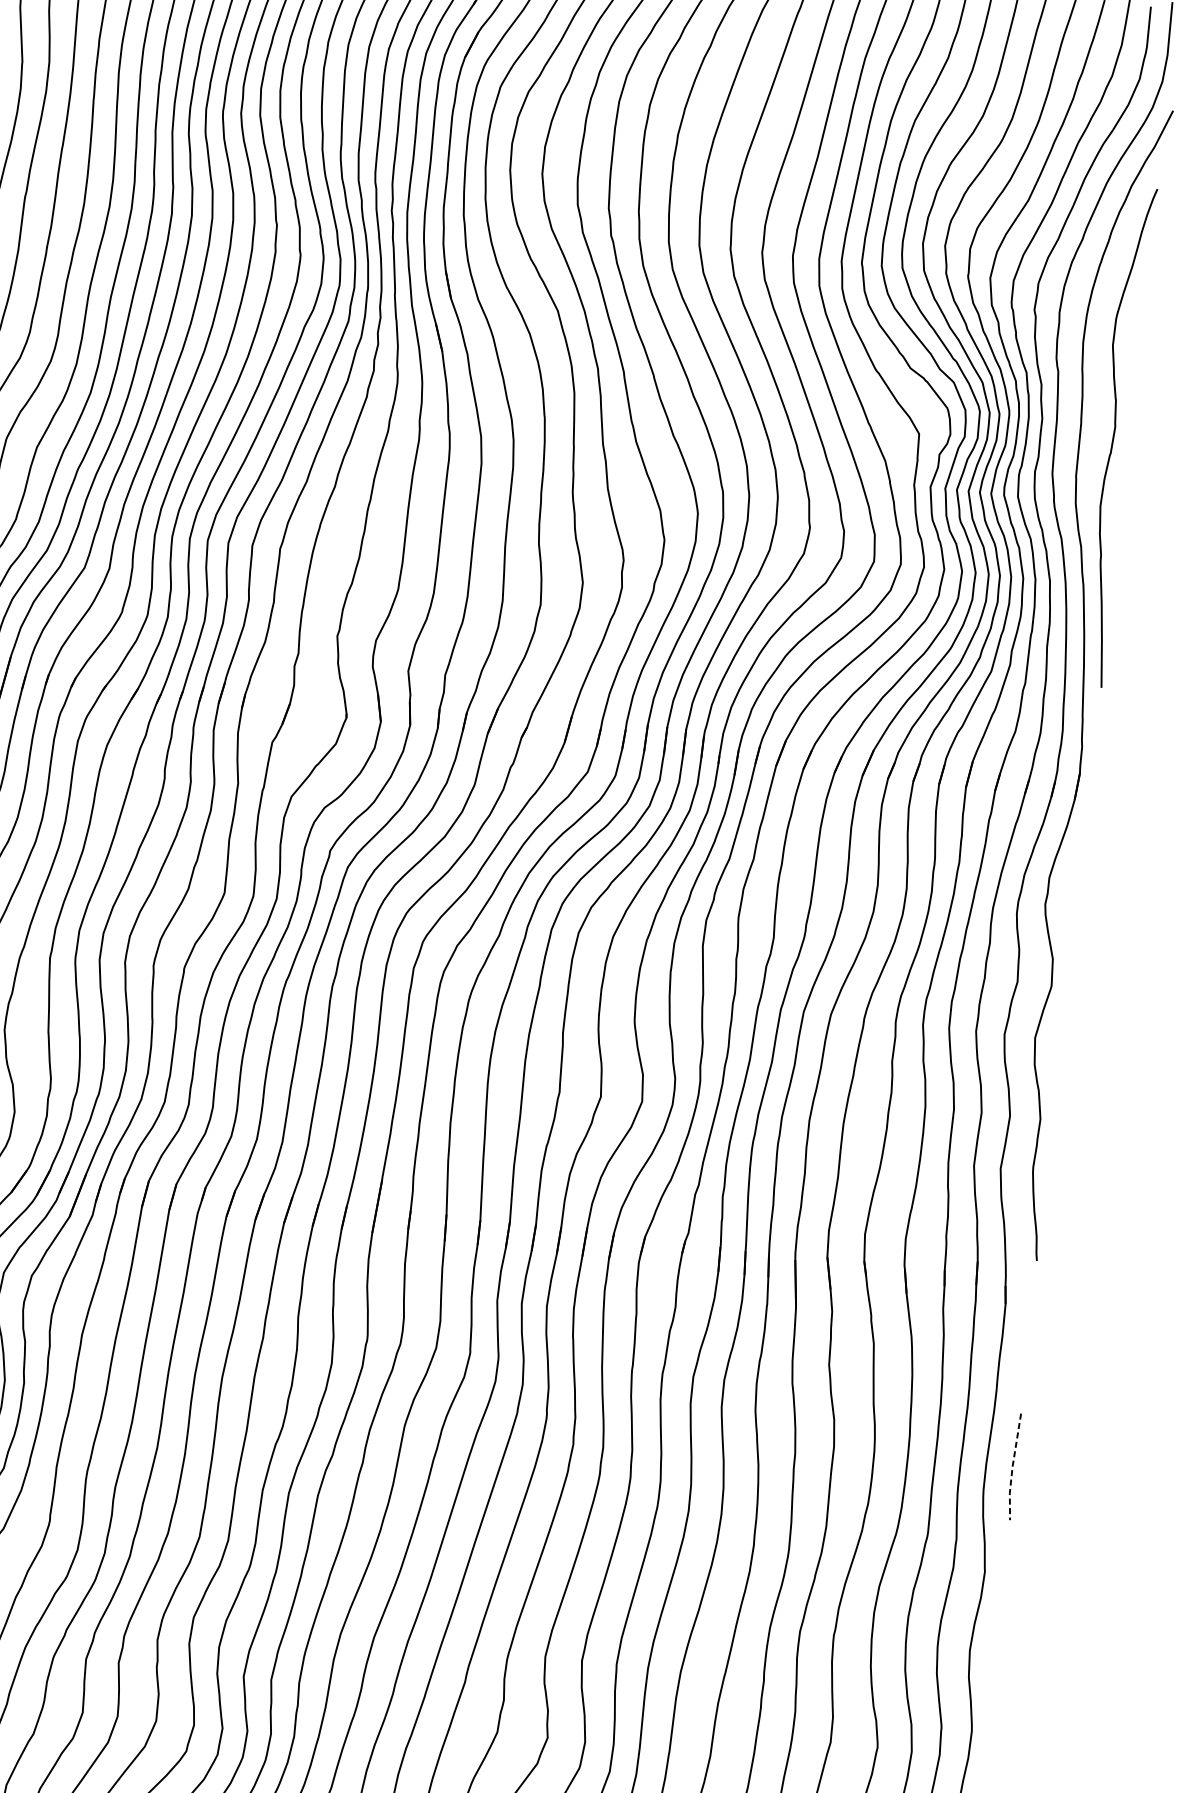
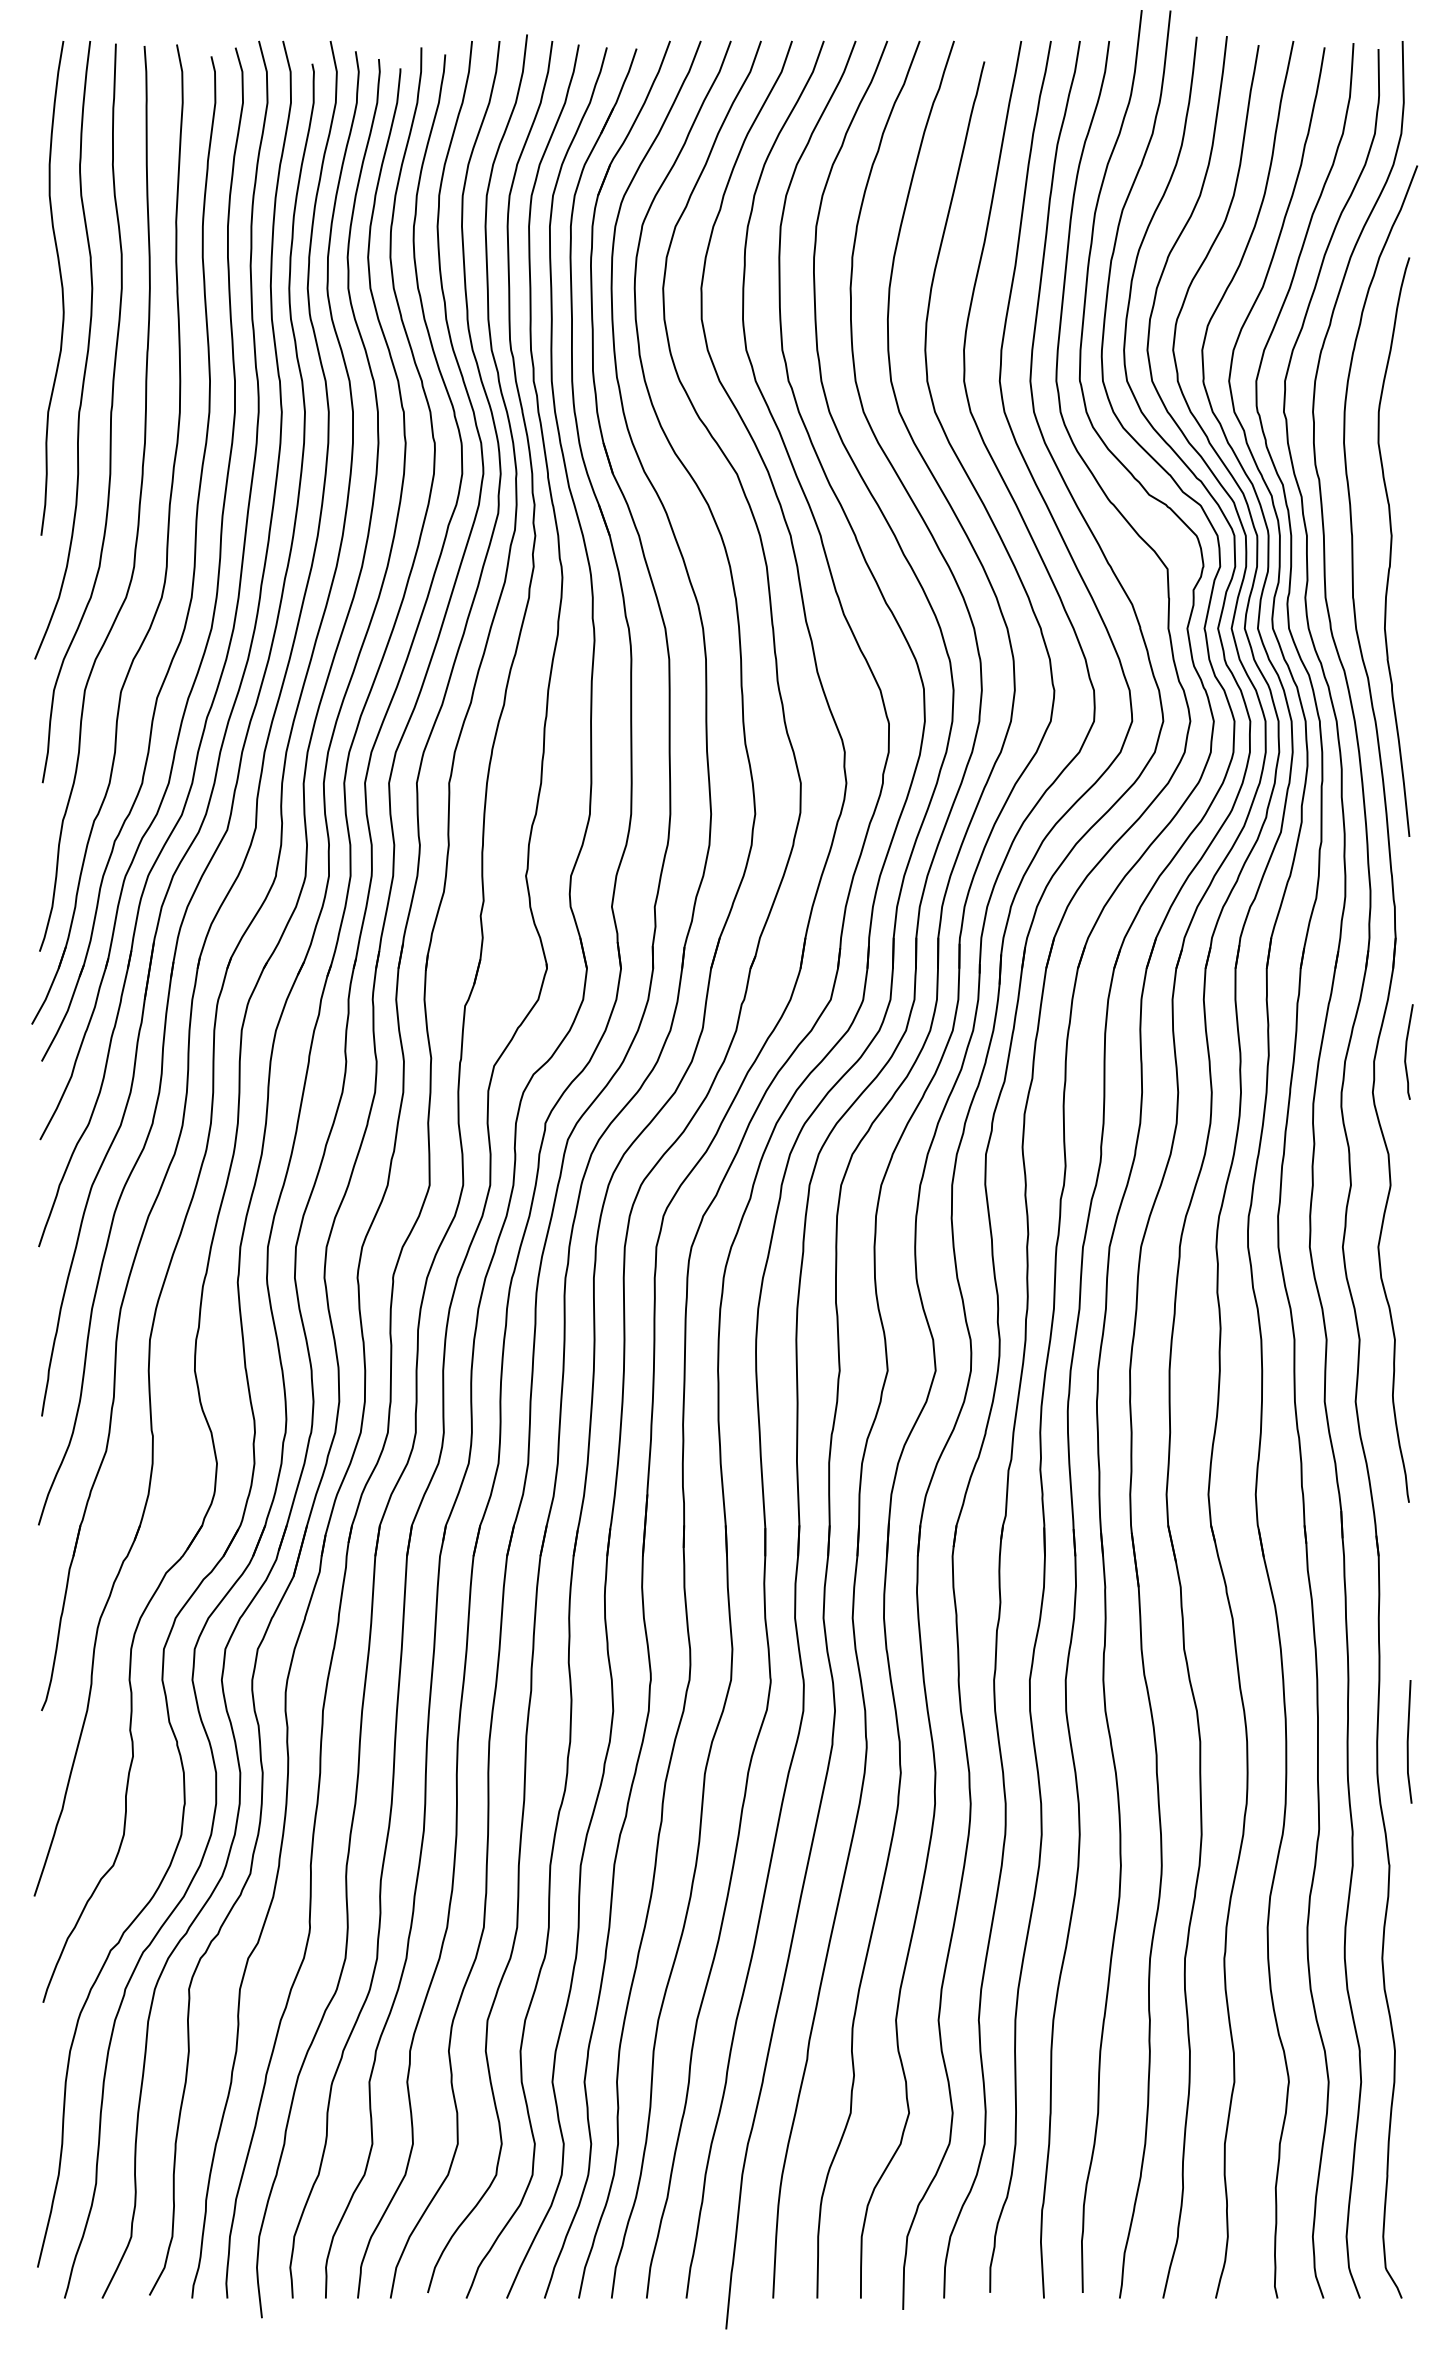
curve: (1078, 872) -> (1406, 1051), added
line: (1012, 1467) -> (1407, 1742), dashed -> solid

